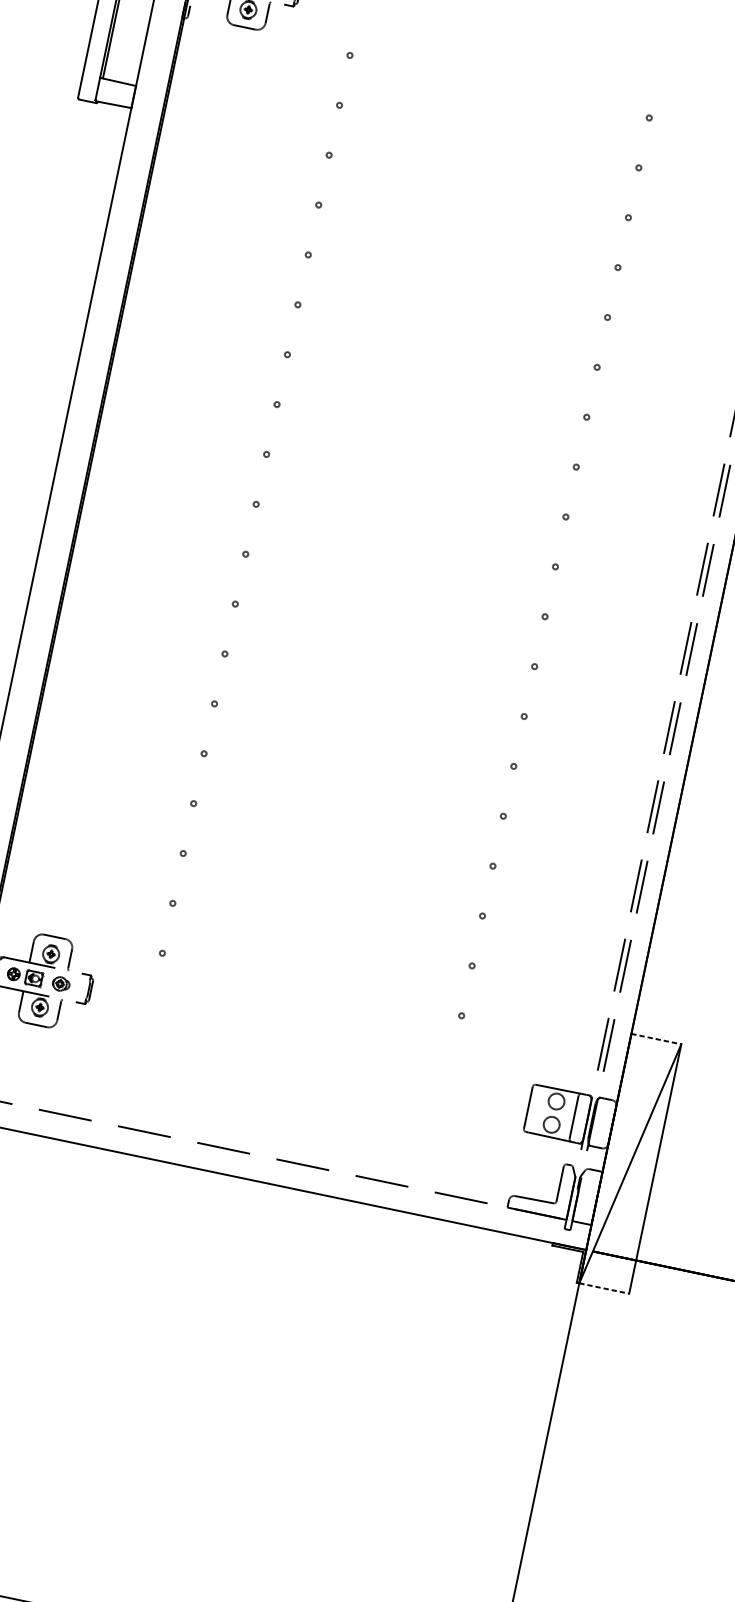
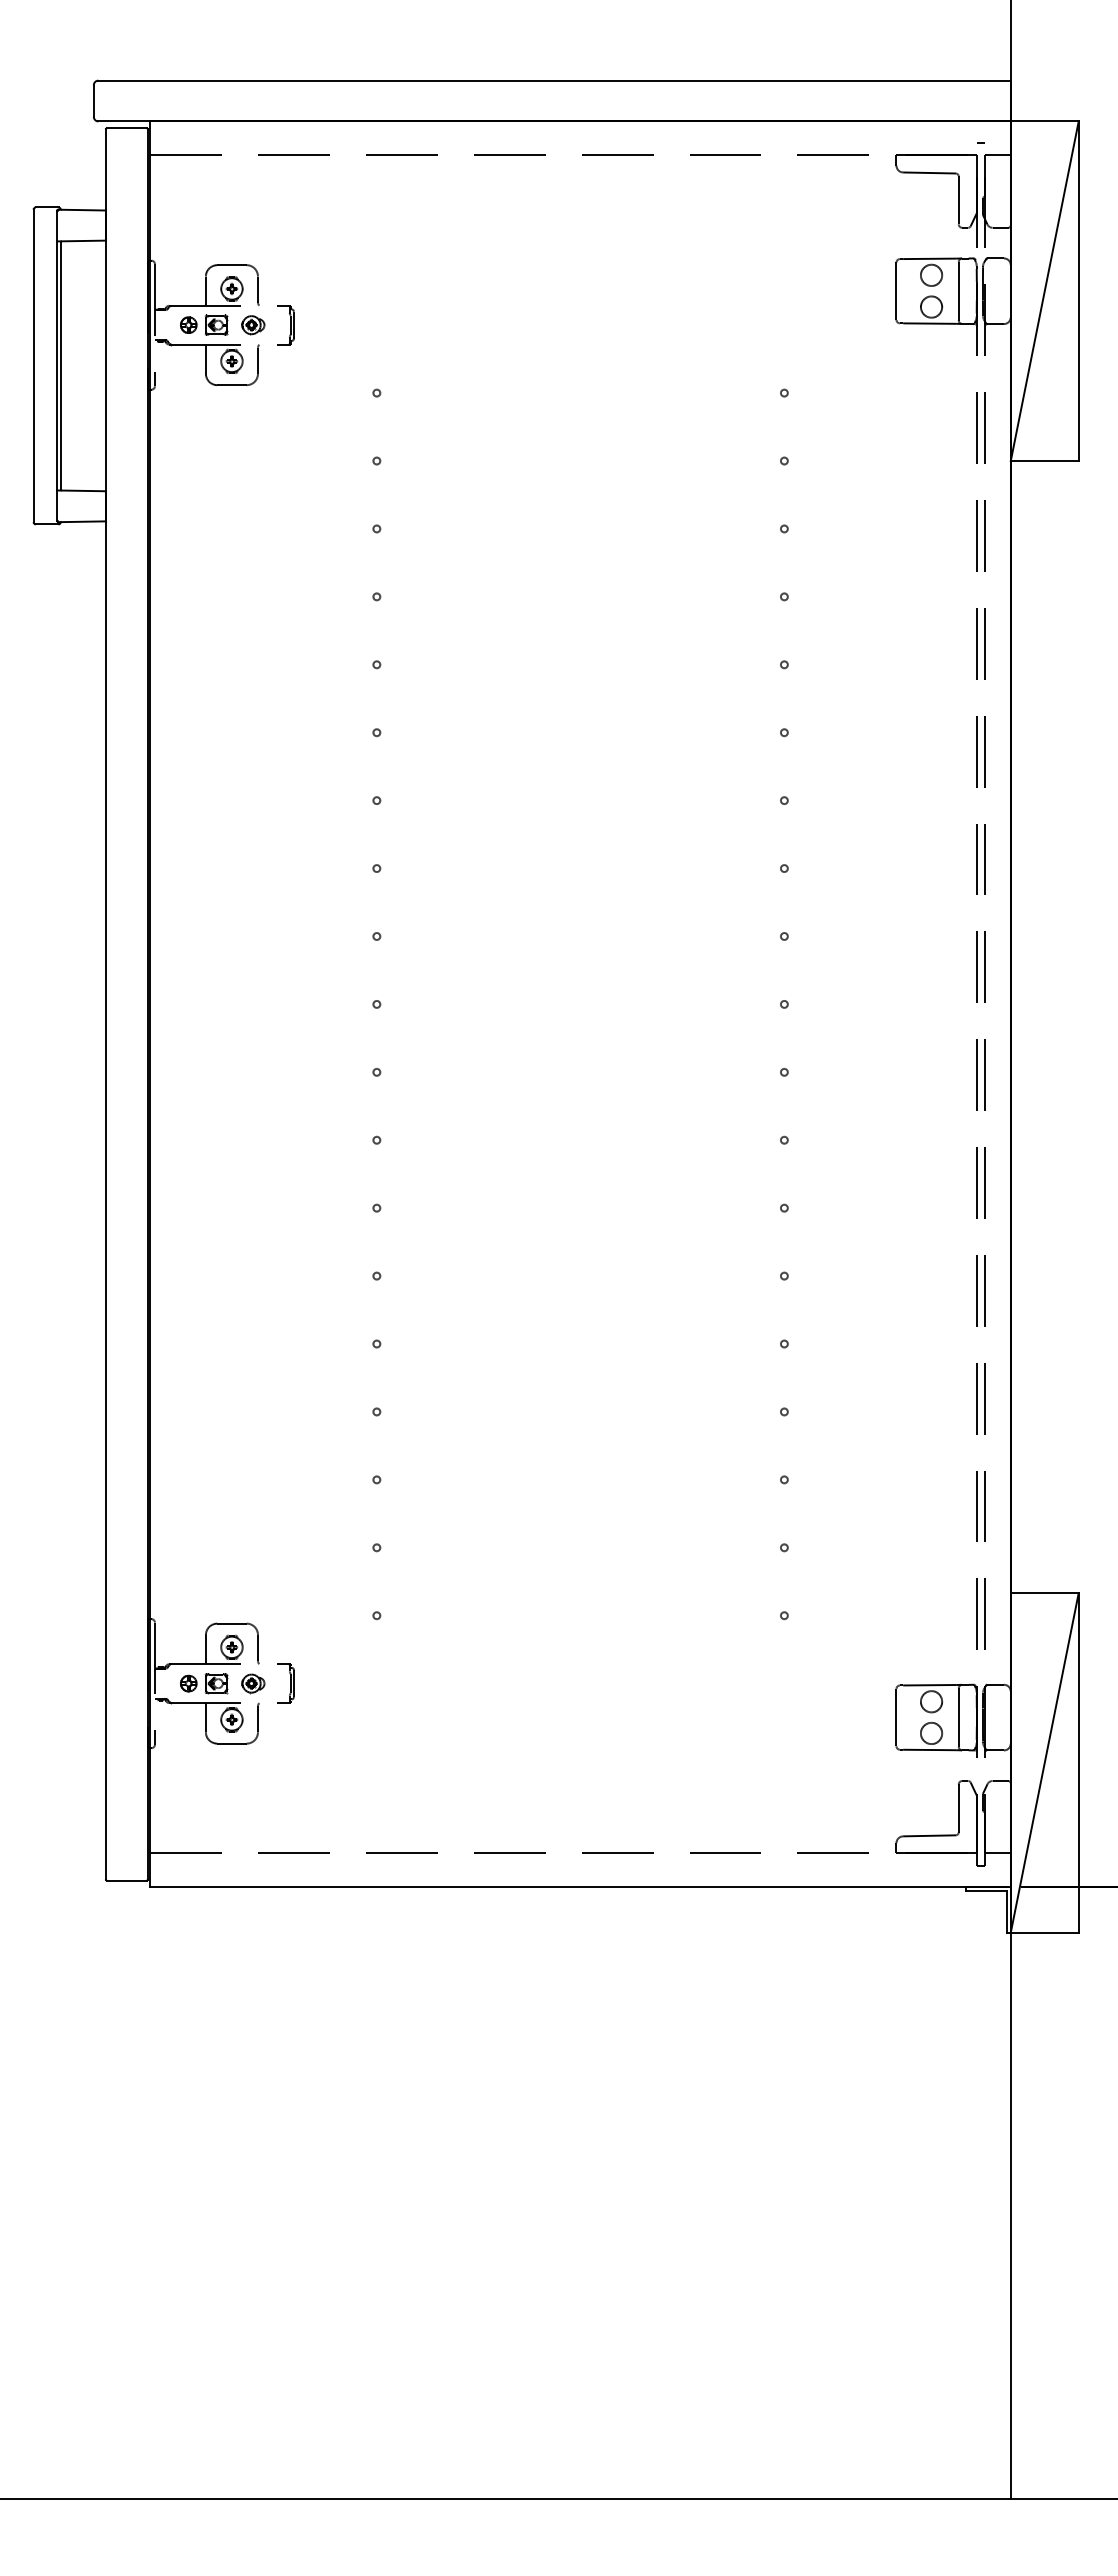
line: (656, 1039) -> (1044, 1593), dashed -> solid
line: (604, 1288) -> (1044, 1932), dashed -> solid

